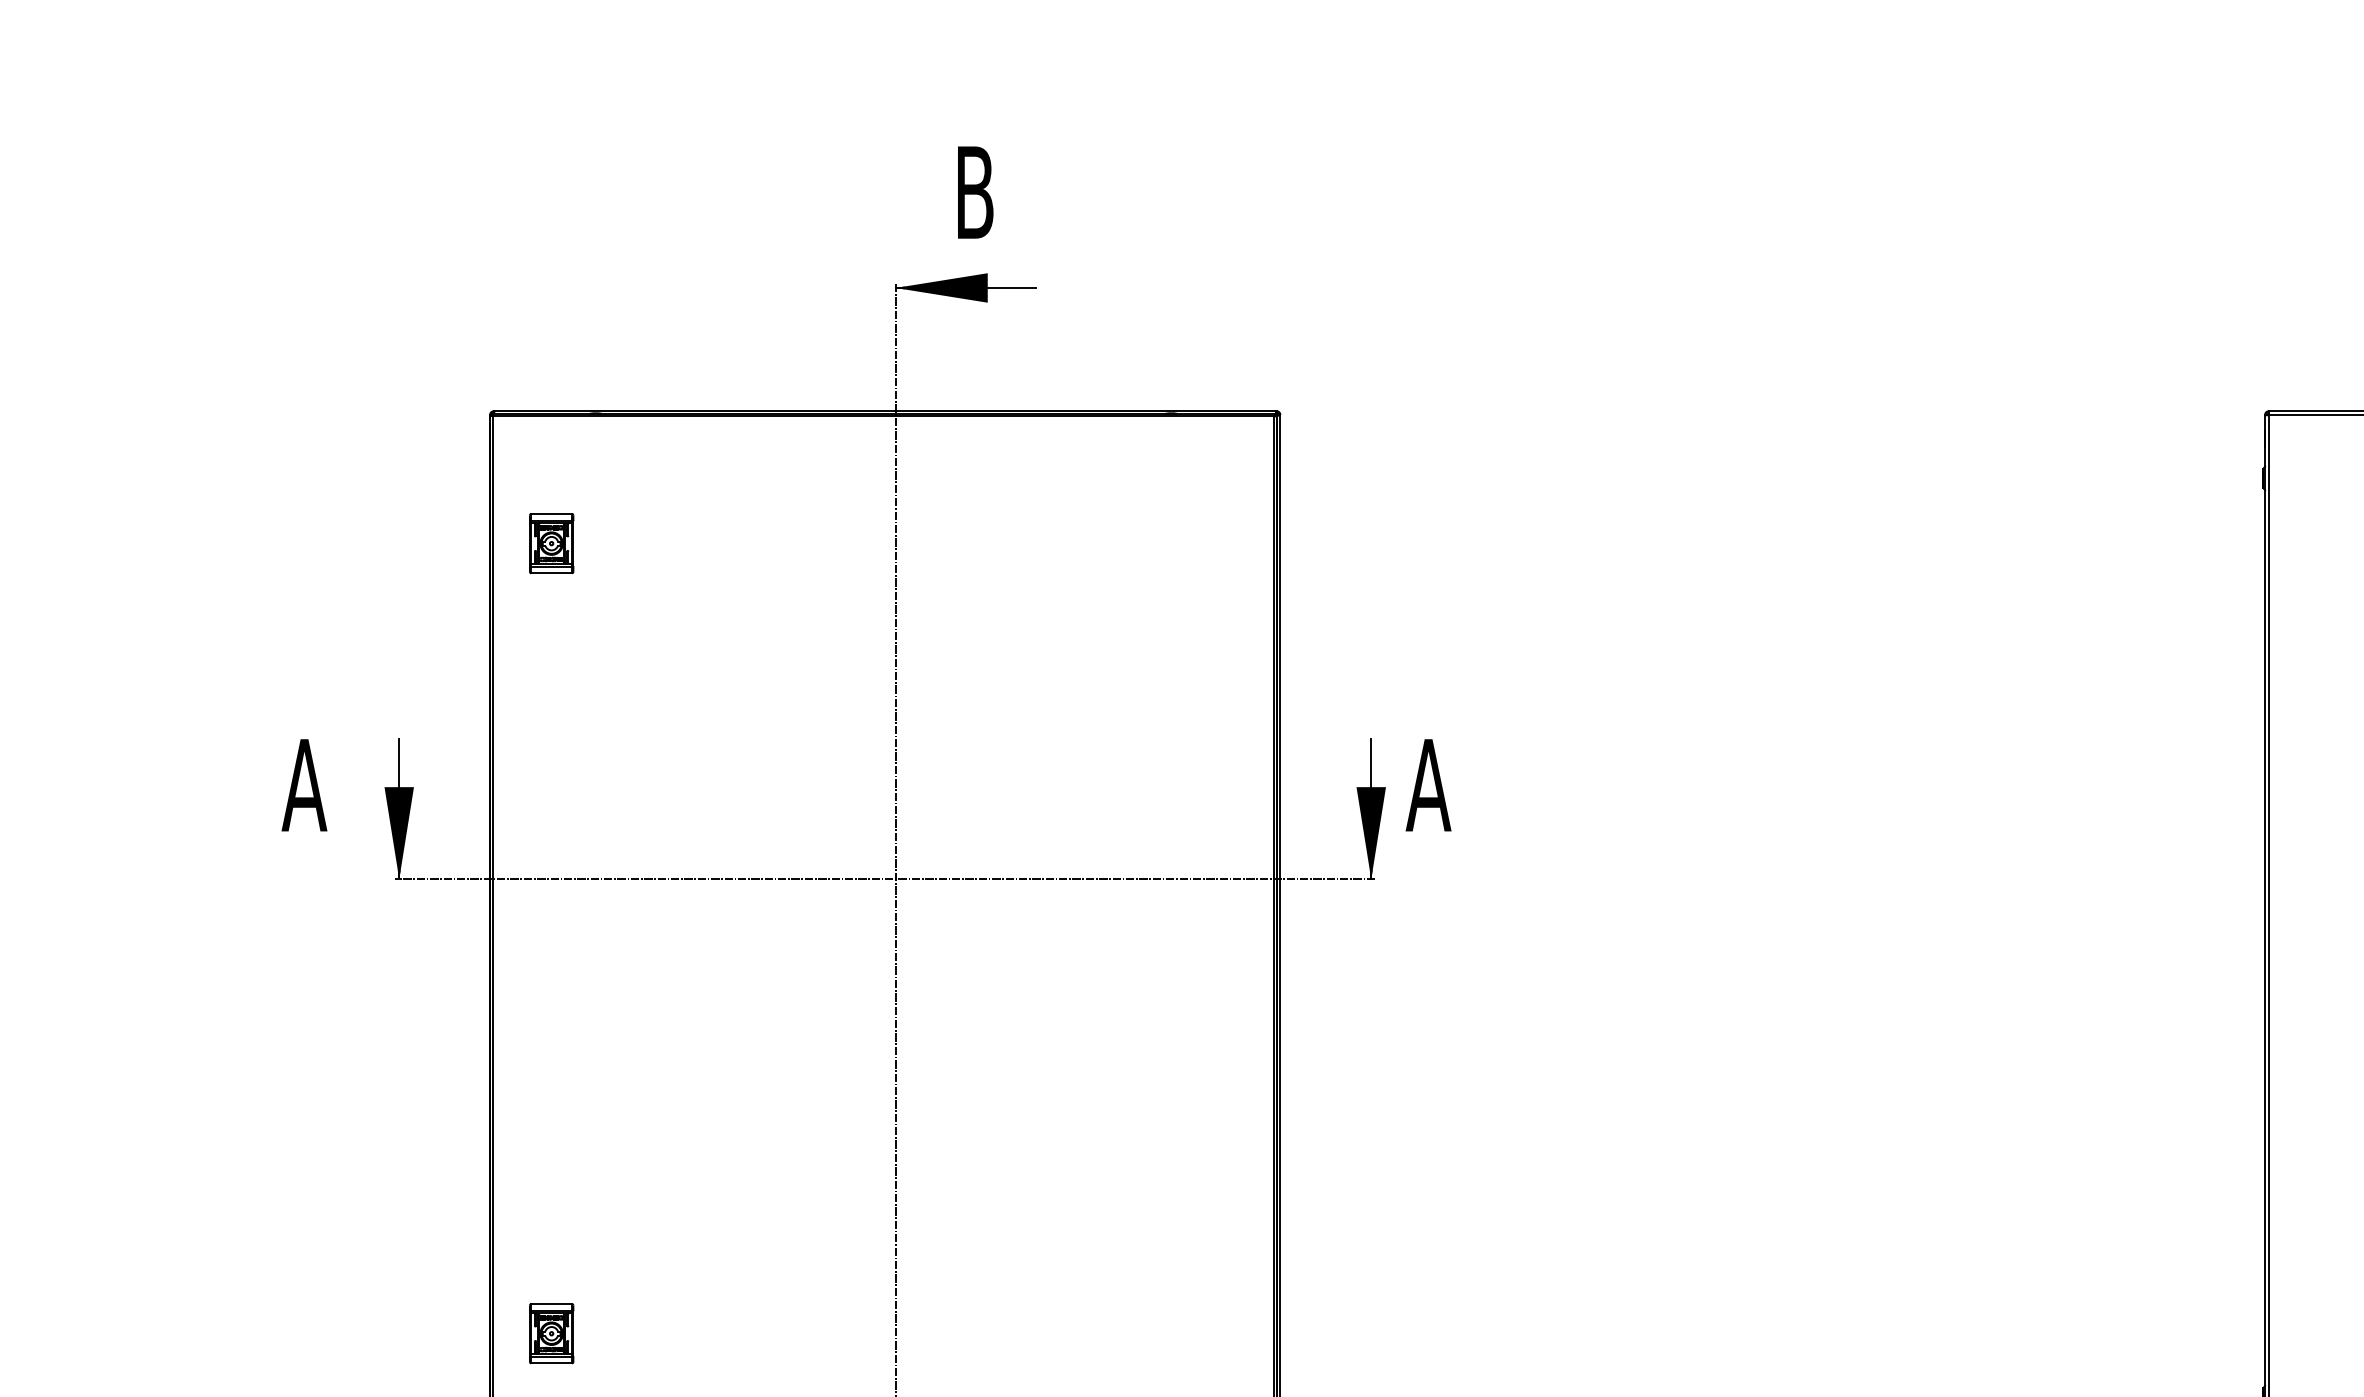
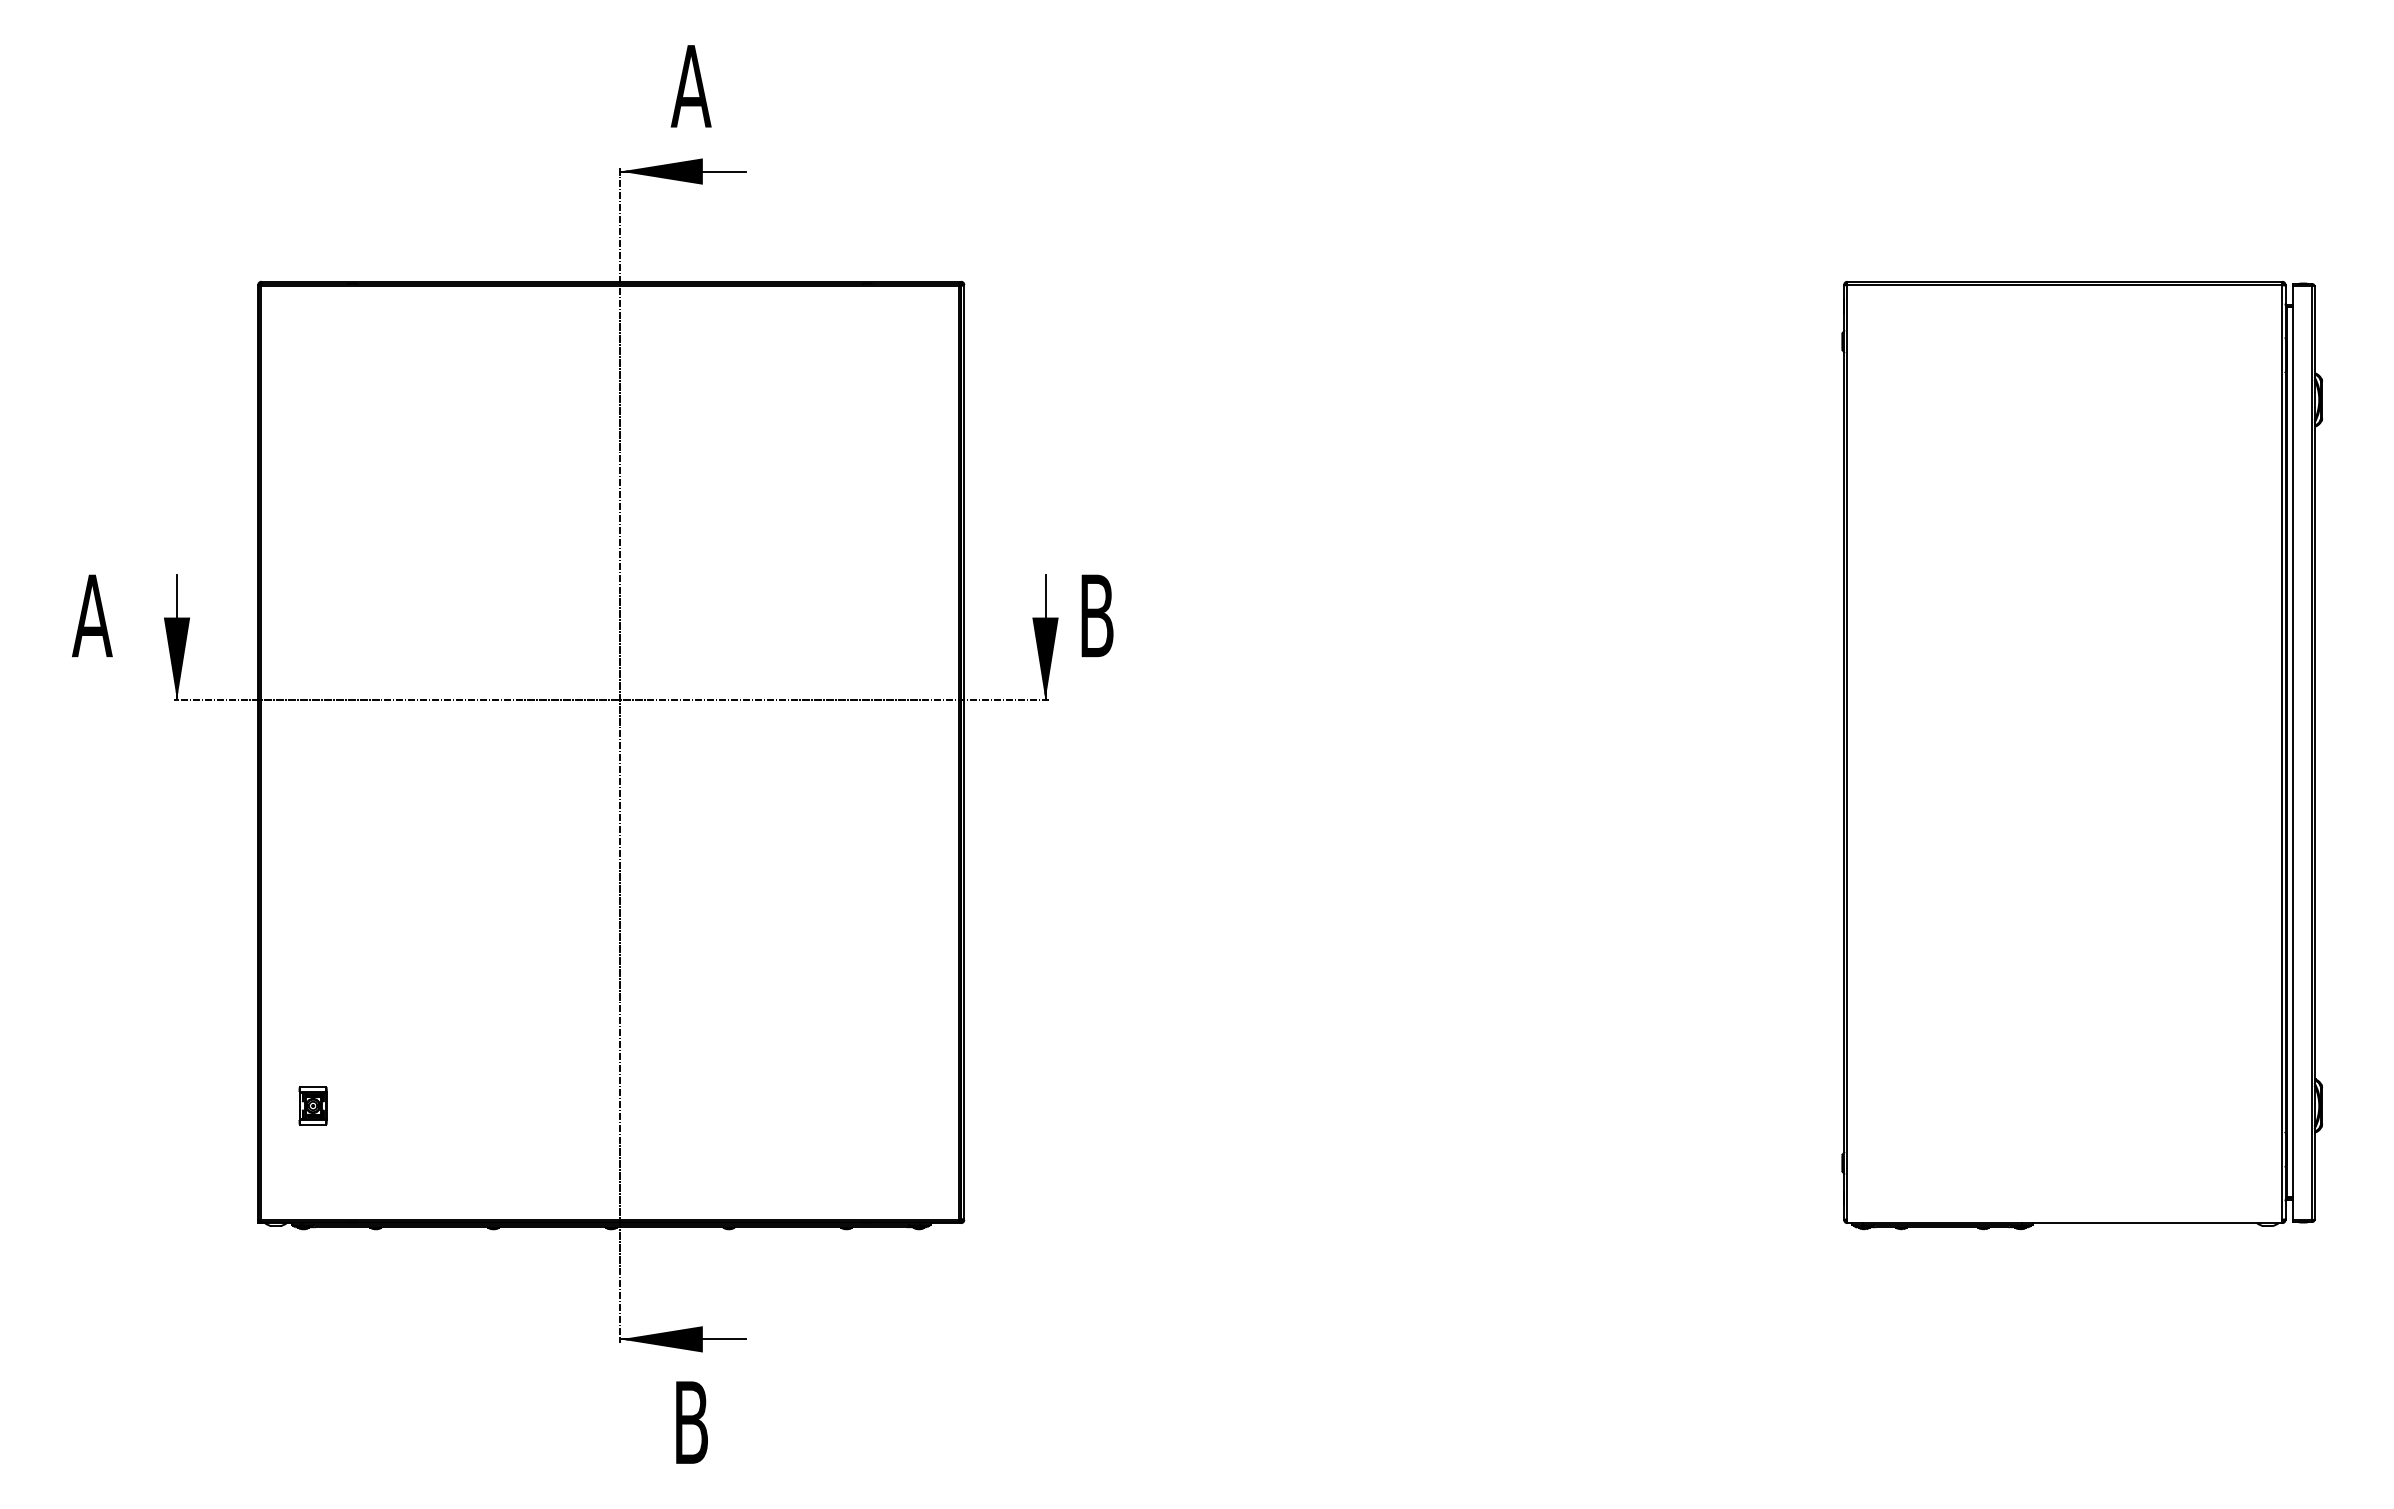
text: (973, 192) -> (690, 86), B -> A
part: (550, 543) -> (312, 399), removed
text: (1428, 784) -> (1096, 615), A -> B
part: (550, 1333) -> (312, 1105), size x0.7

